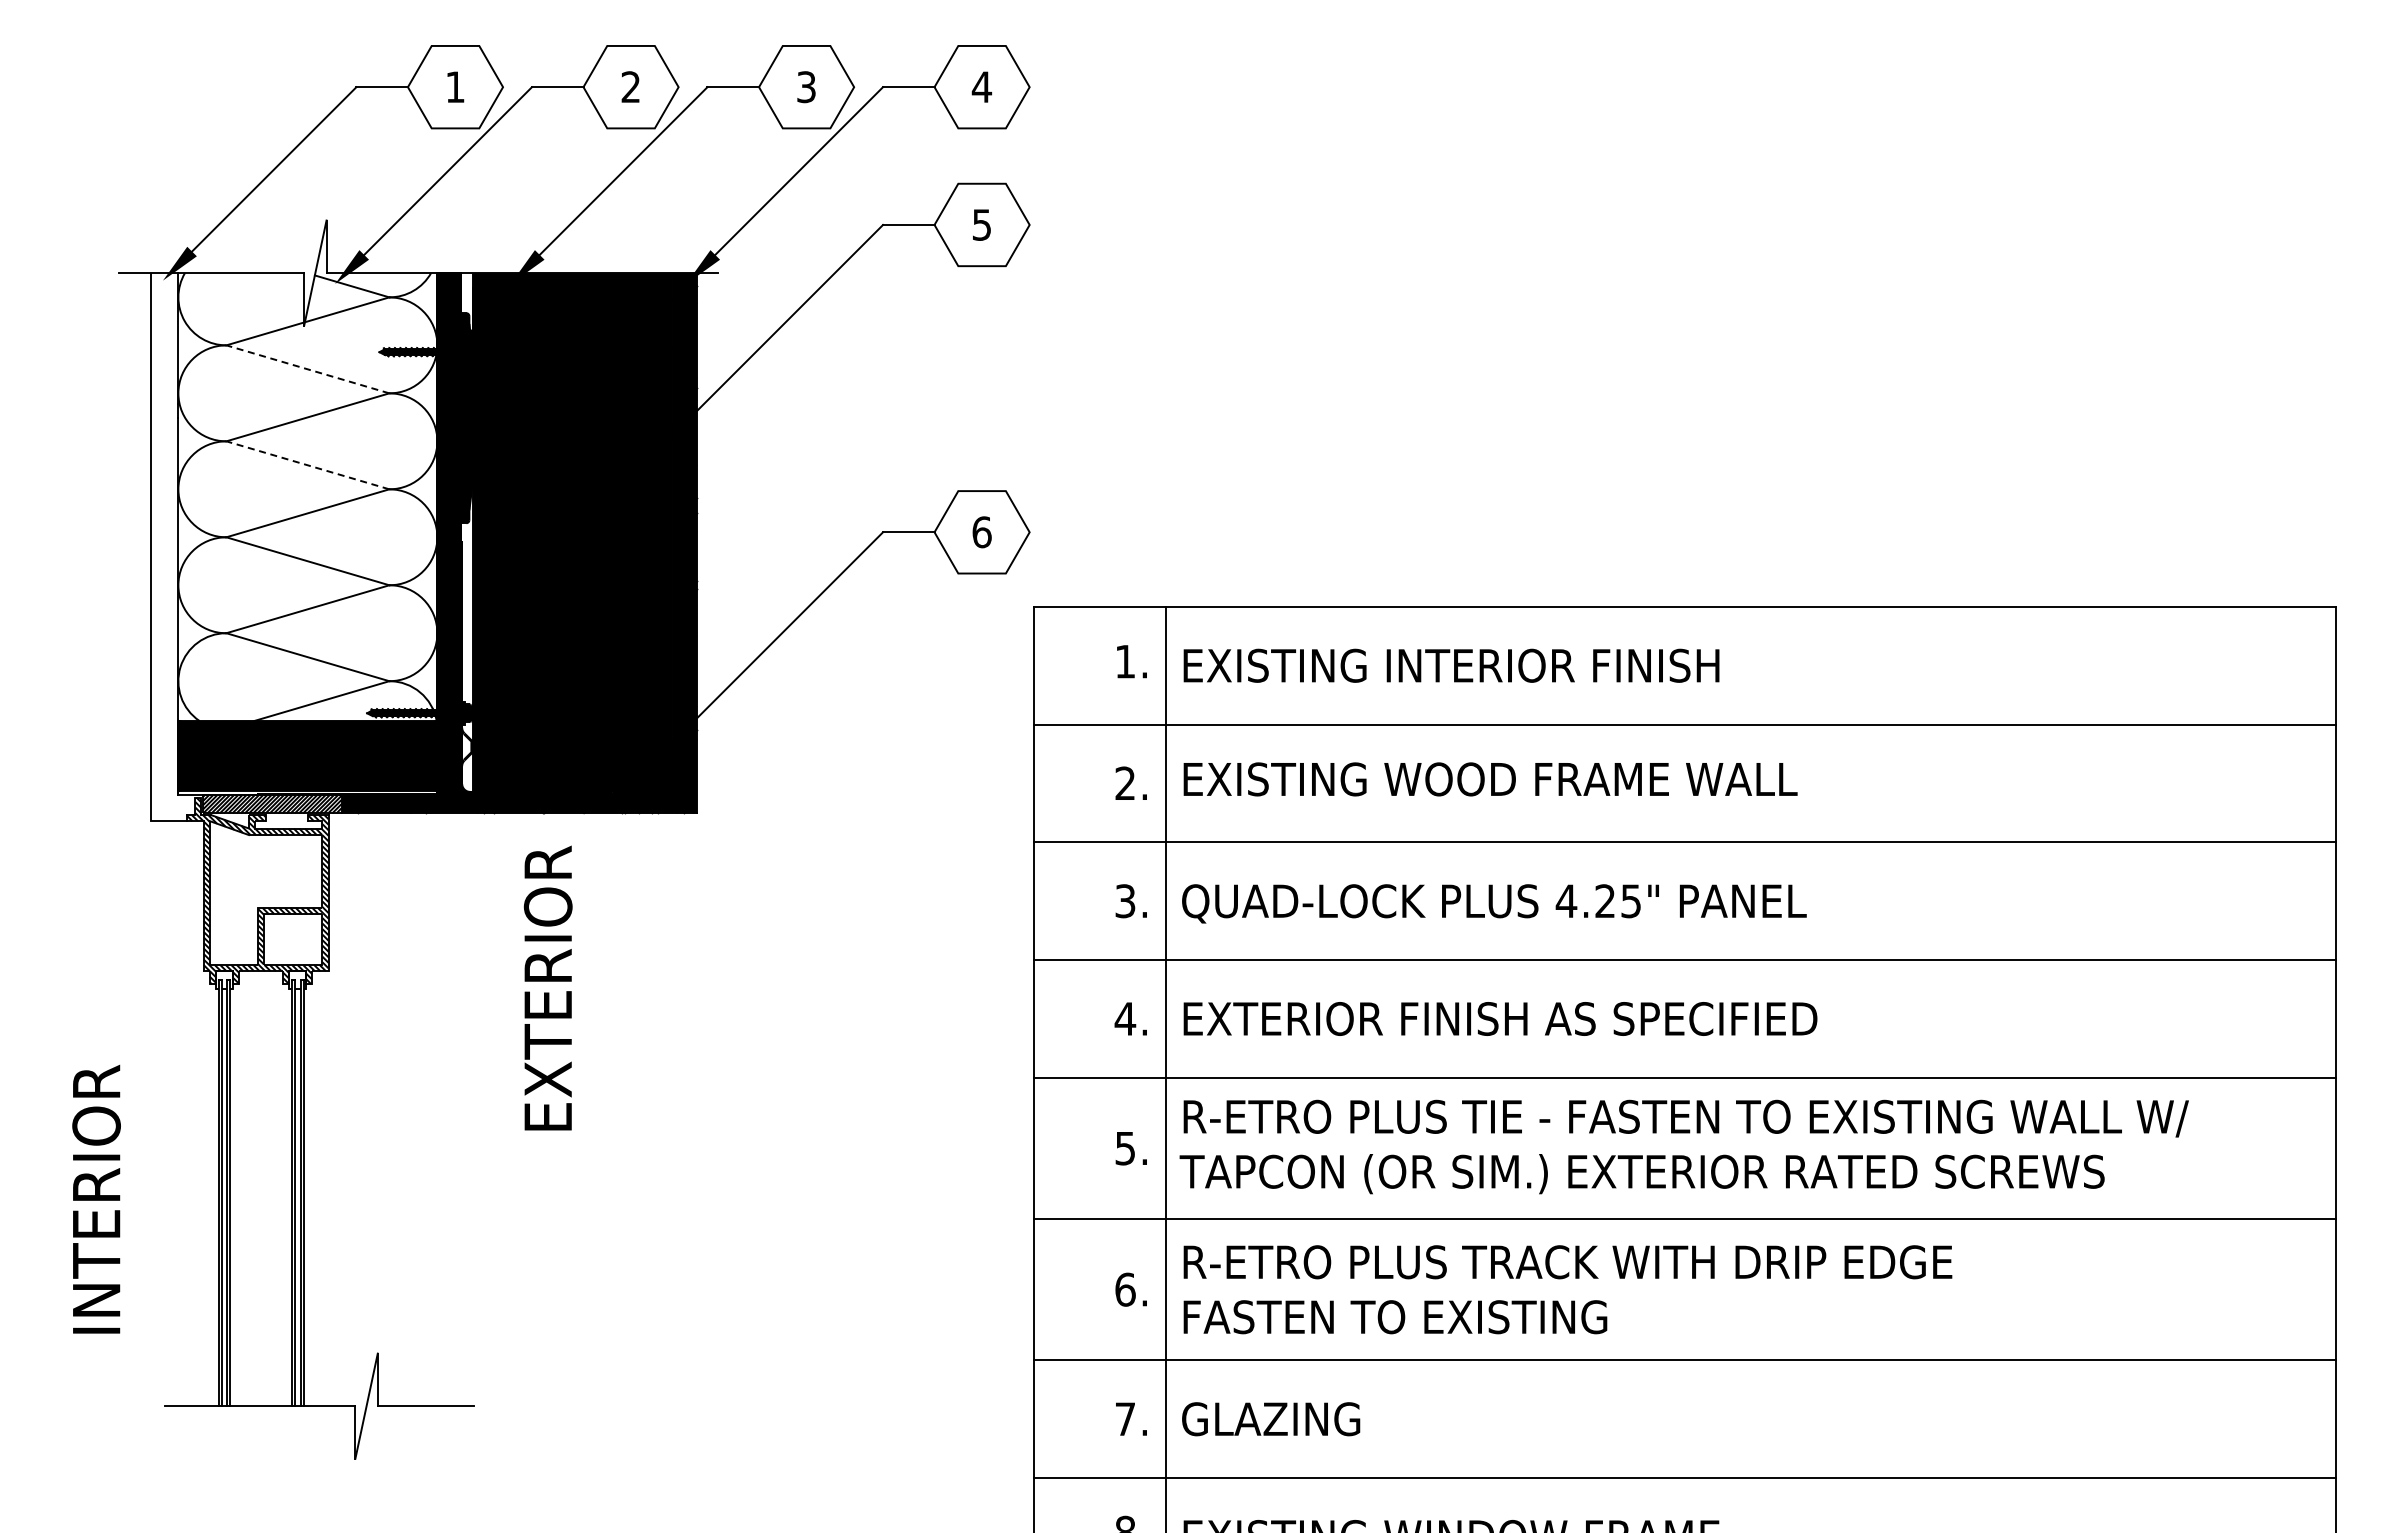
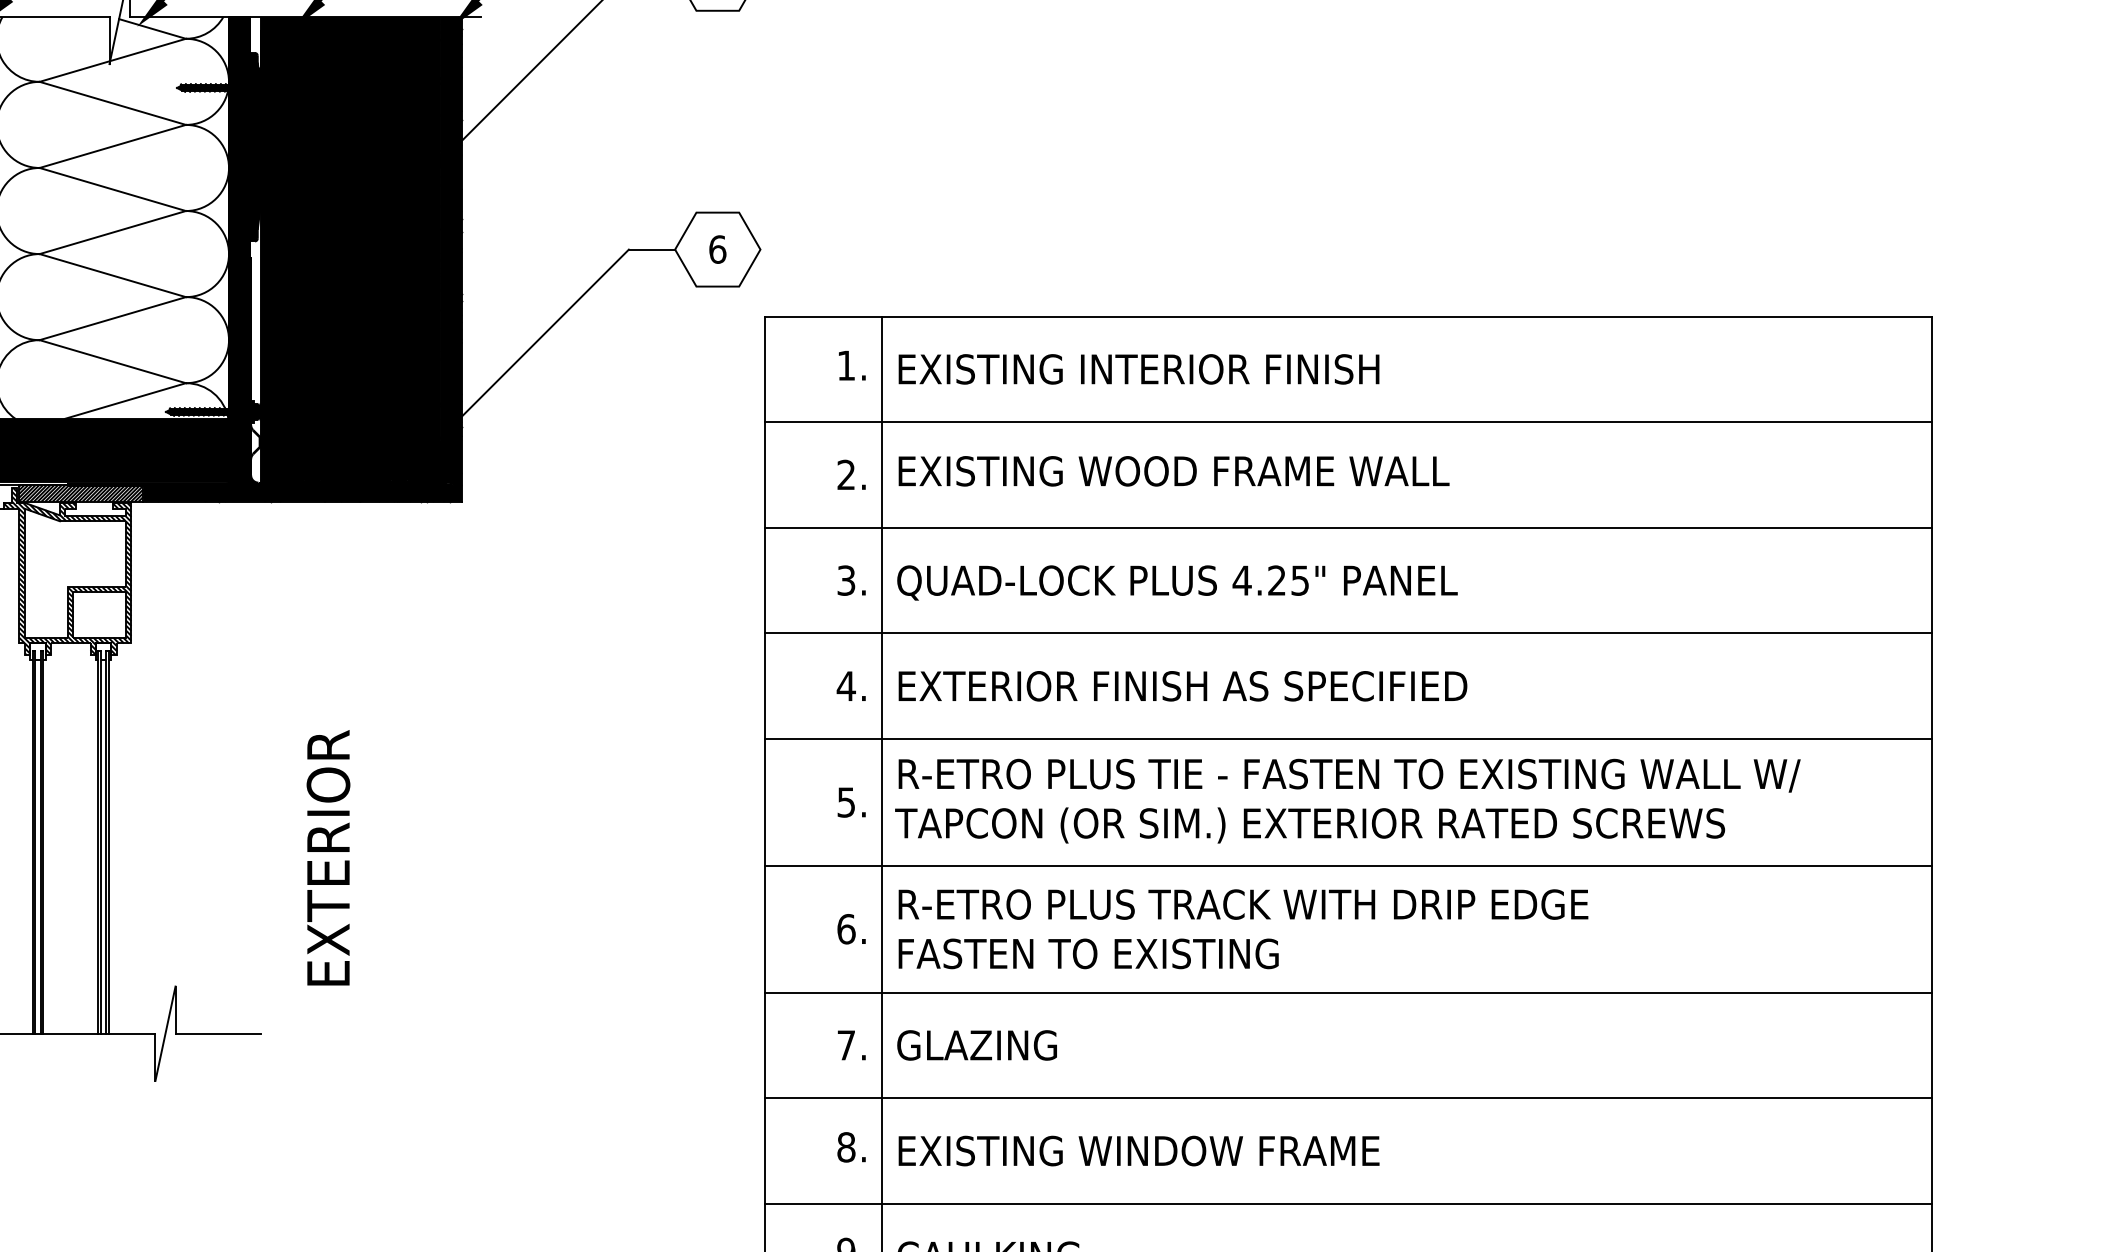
line: (307, 369) -> (112, 103), dashed -> solid
line: (307, 465) -> (112, 189), dashed -> solid
text: (547, 987) -> (327, 857), moved

